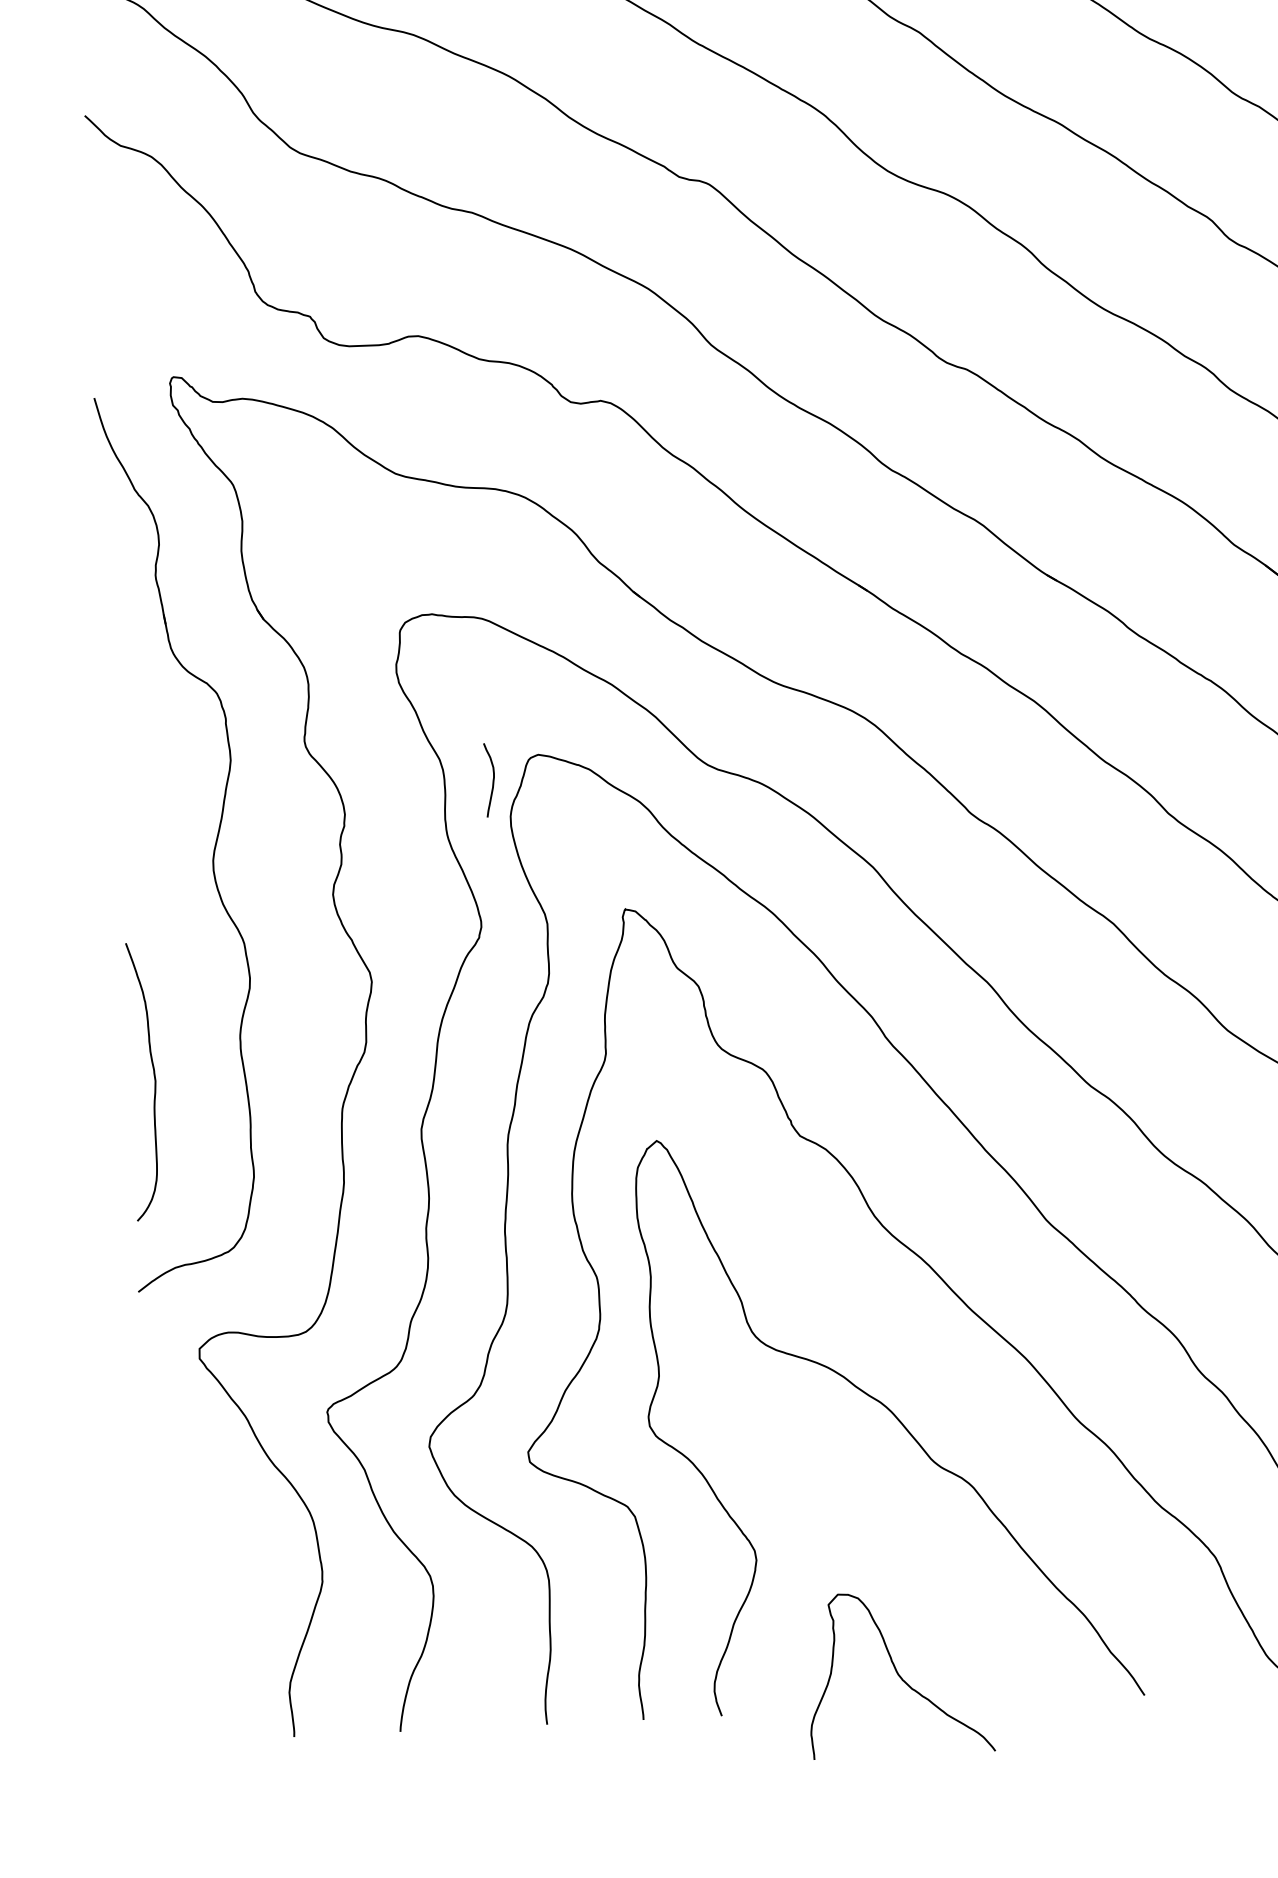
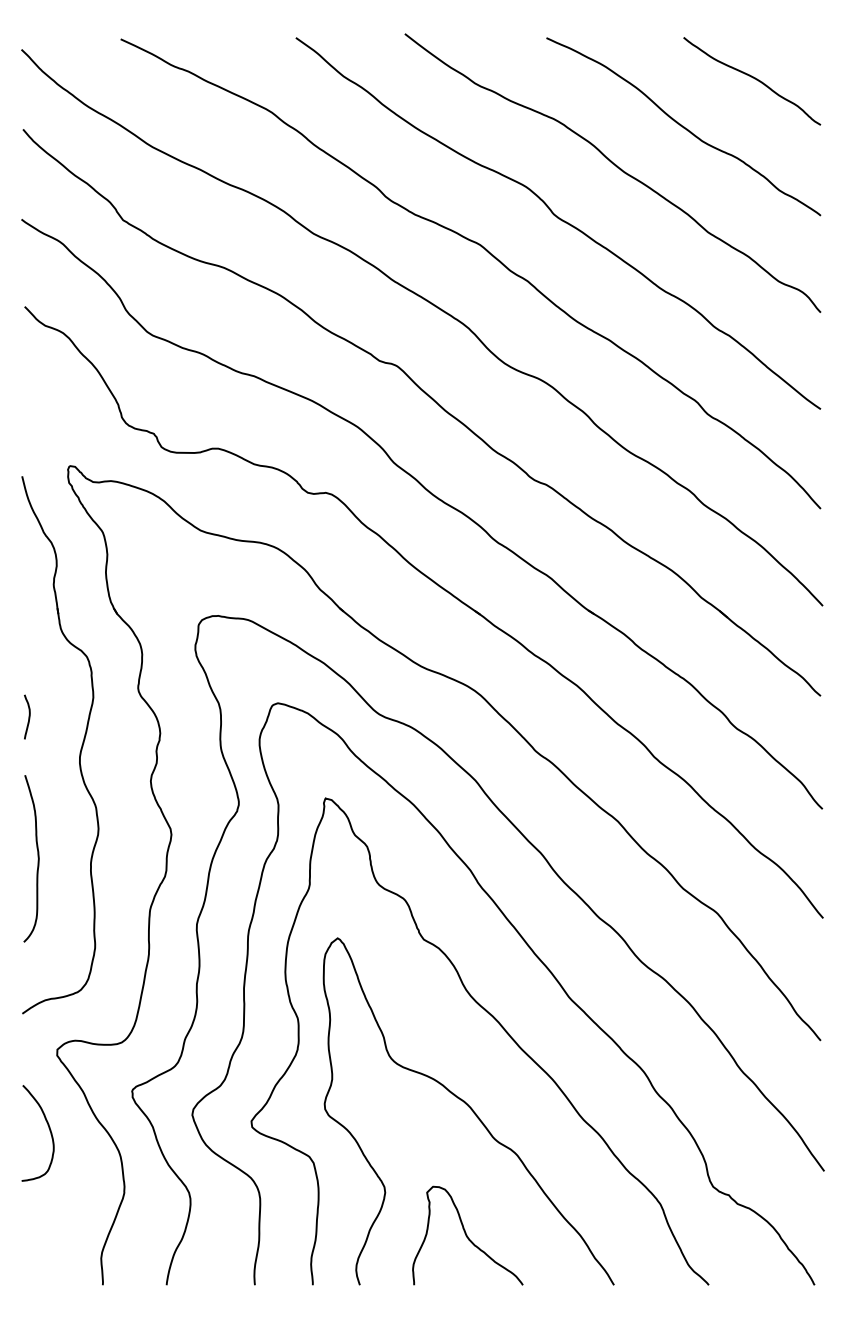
curve: (491, 779) -> (28, 716), moved
curve: (153, 1079) -> (37, 857), moved
curve: (191, 1480) -> (48, 1128), added
curve: (899, 1672) -> (467, 1235), moved

